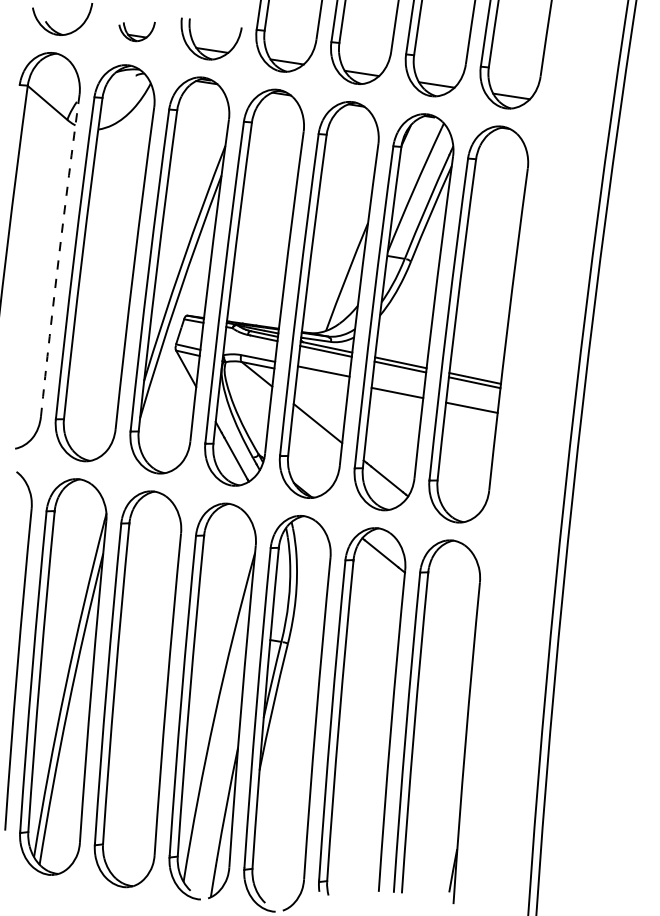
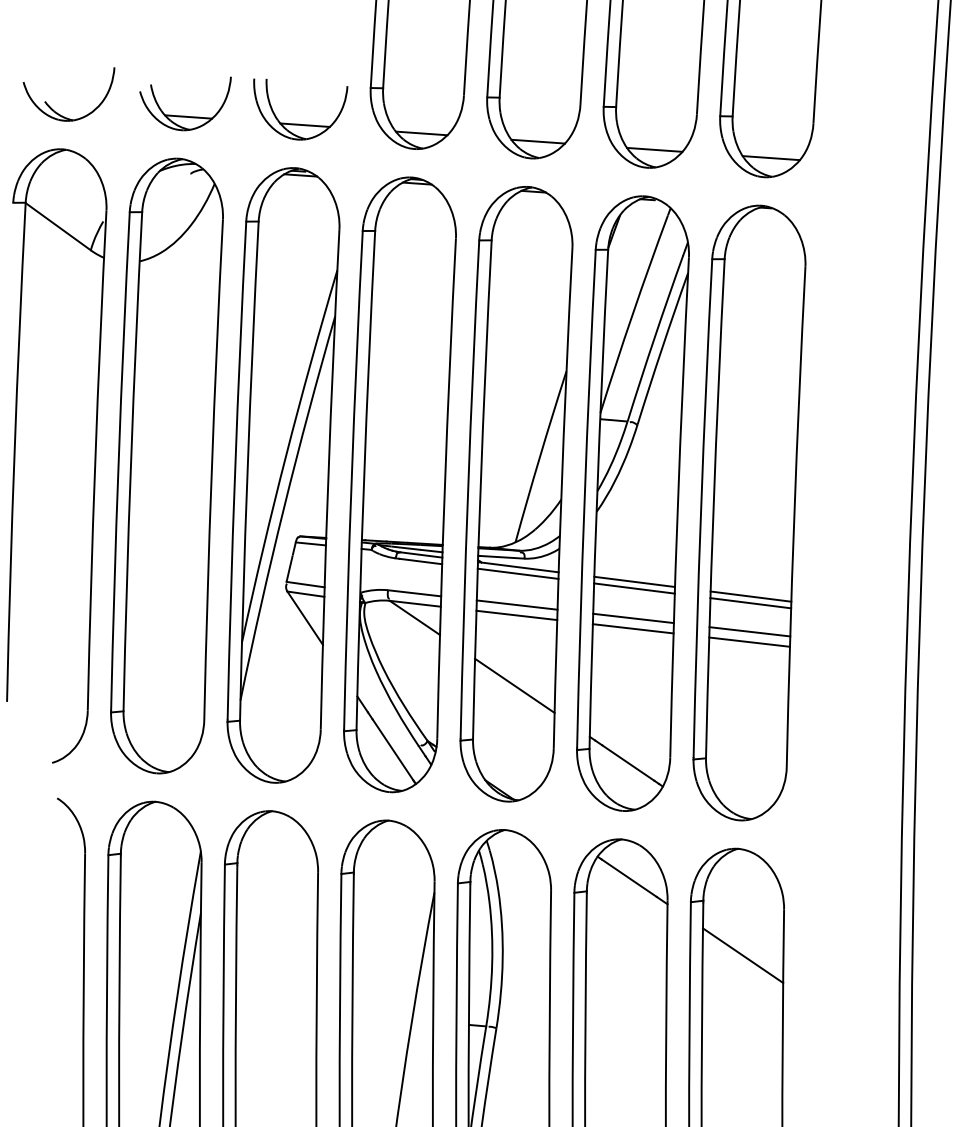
part: (136, 31) -> (186, 105), size x1.67
arc: (59, 255) -> (95, 459), dashed -> solid
line: (322, 378) -> (516, 615), added
line: (398, 386) -> (634, 618), added
line: (472, 401) -> (749, 632), added
line: (450, 609) -> (742, 955), added

